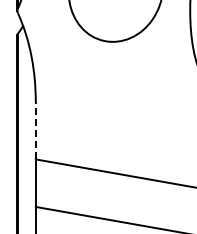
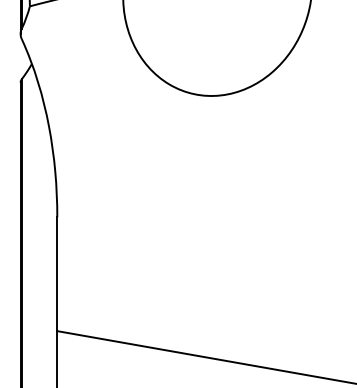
line: (35, 130) -> (56, 273), dashed -> solid

